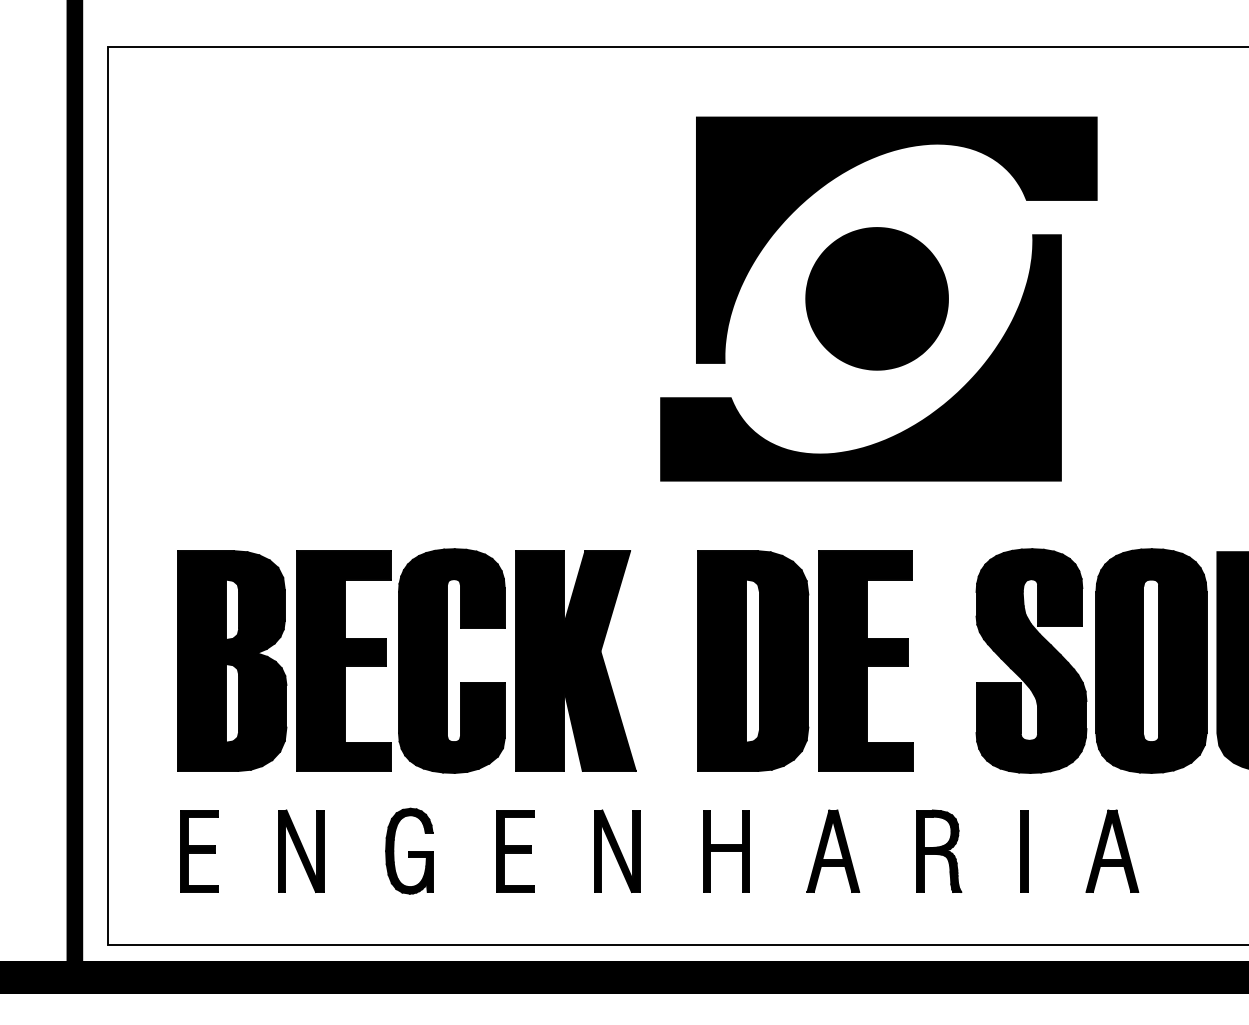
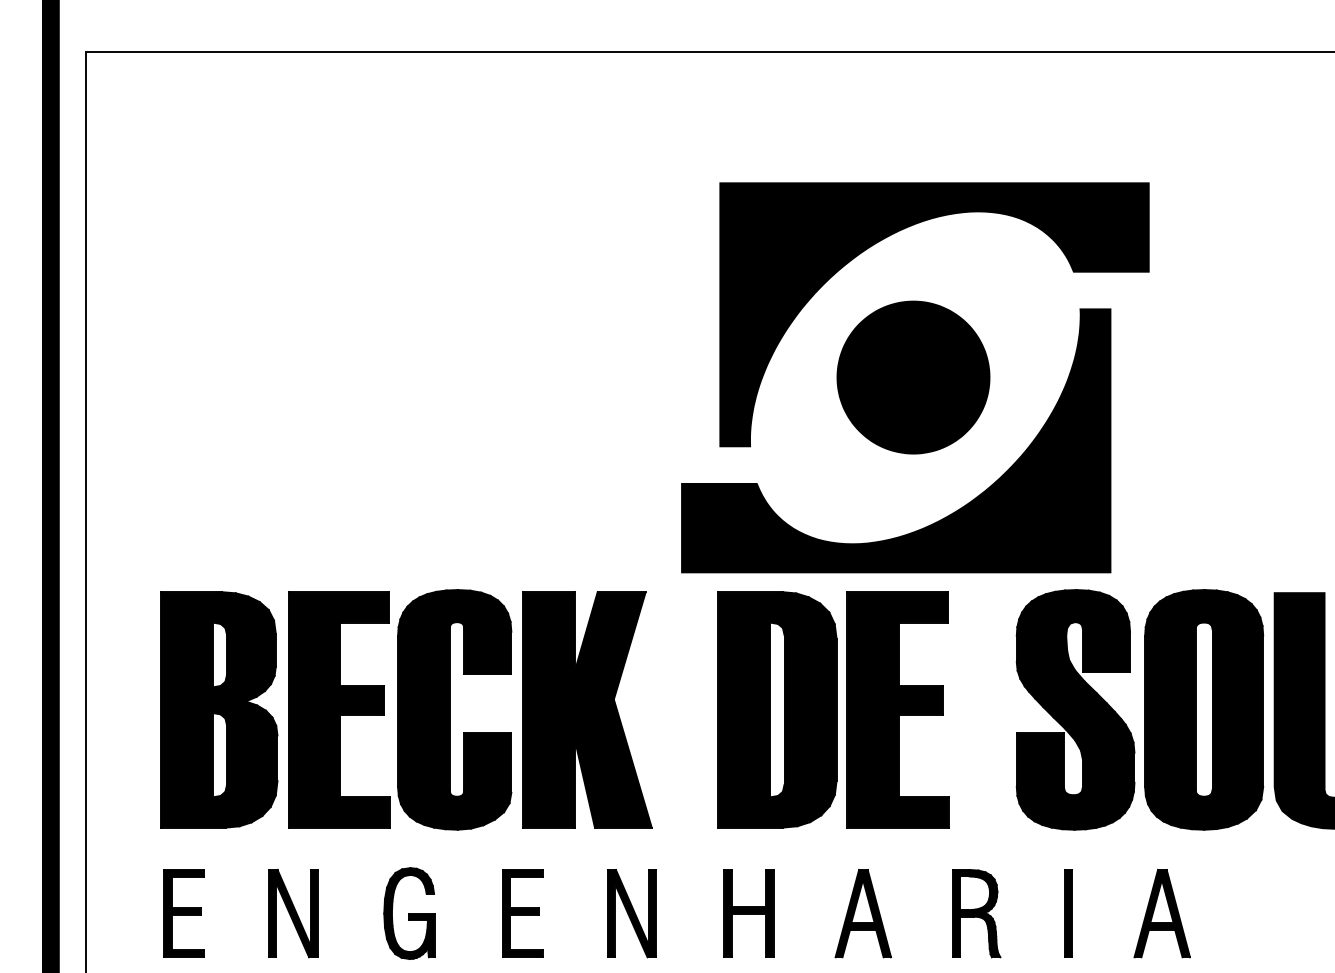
part: (878, 298) -> (914, 377), moved

